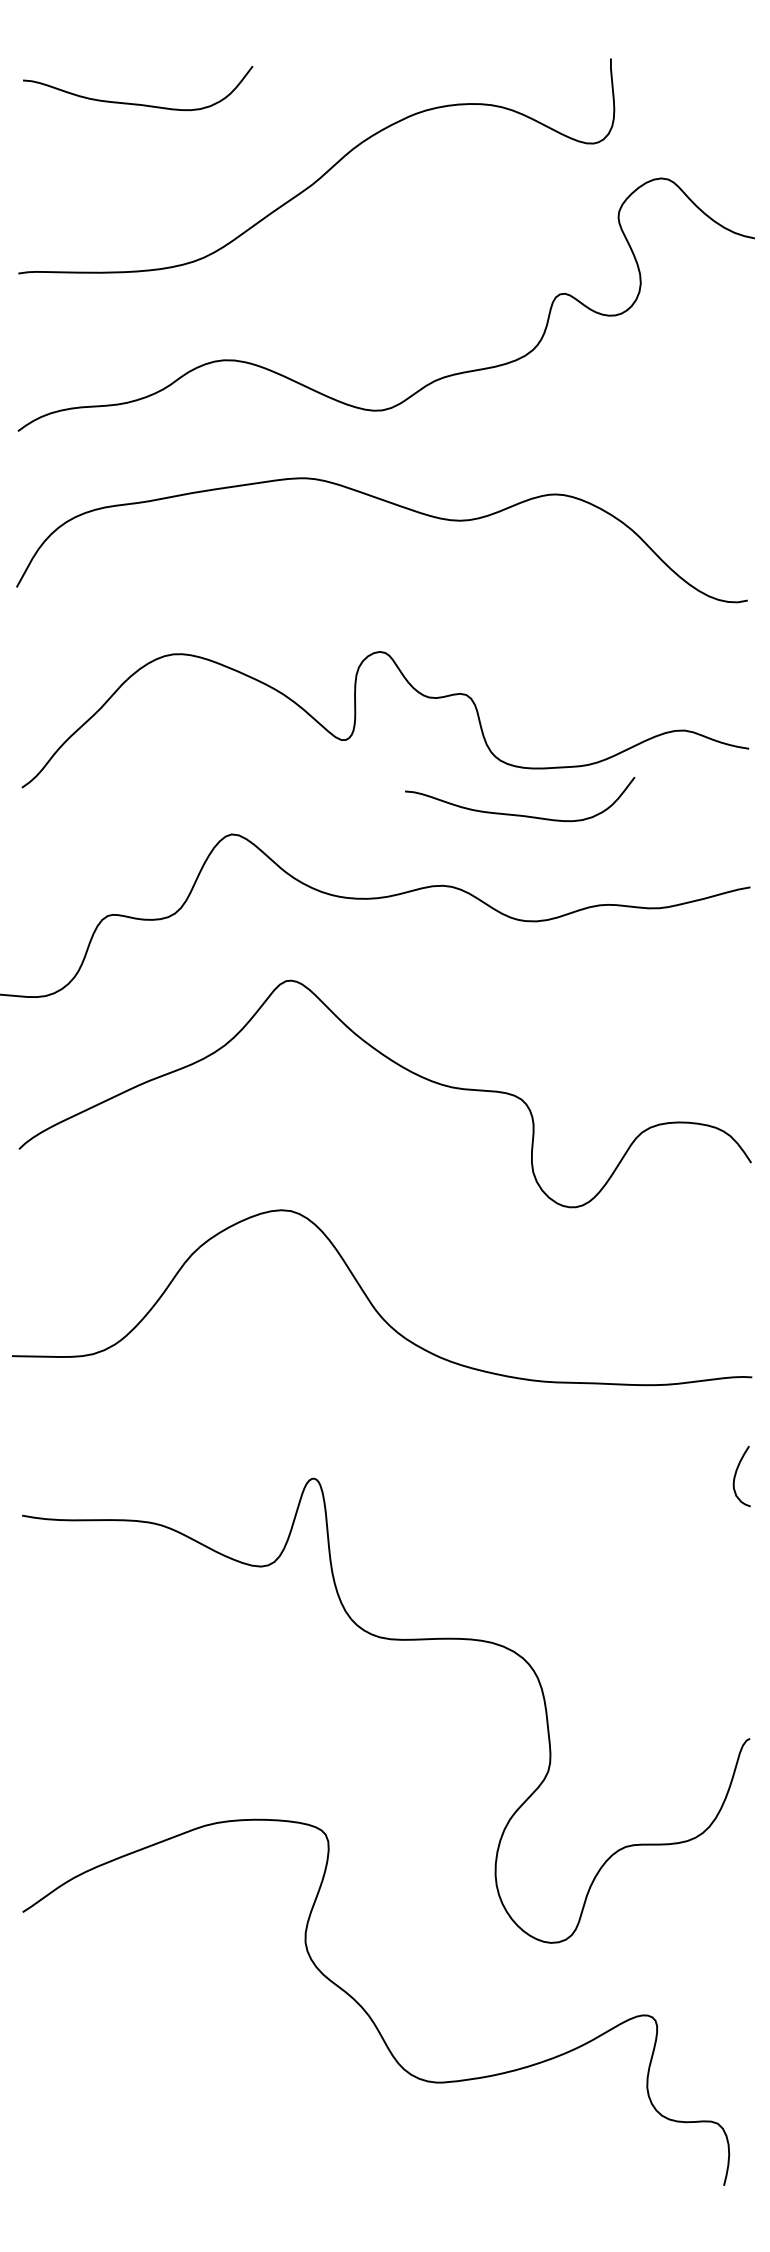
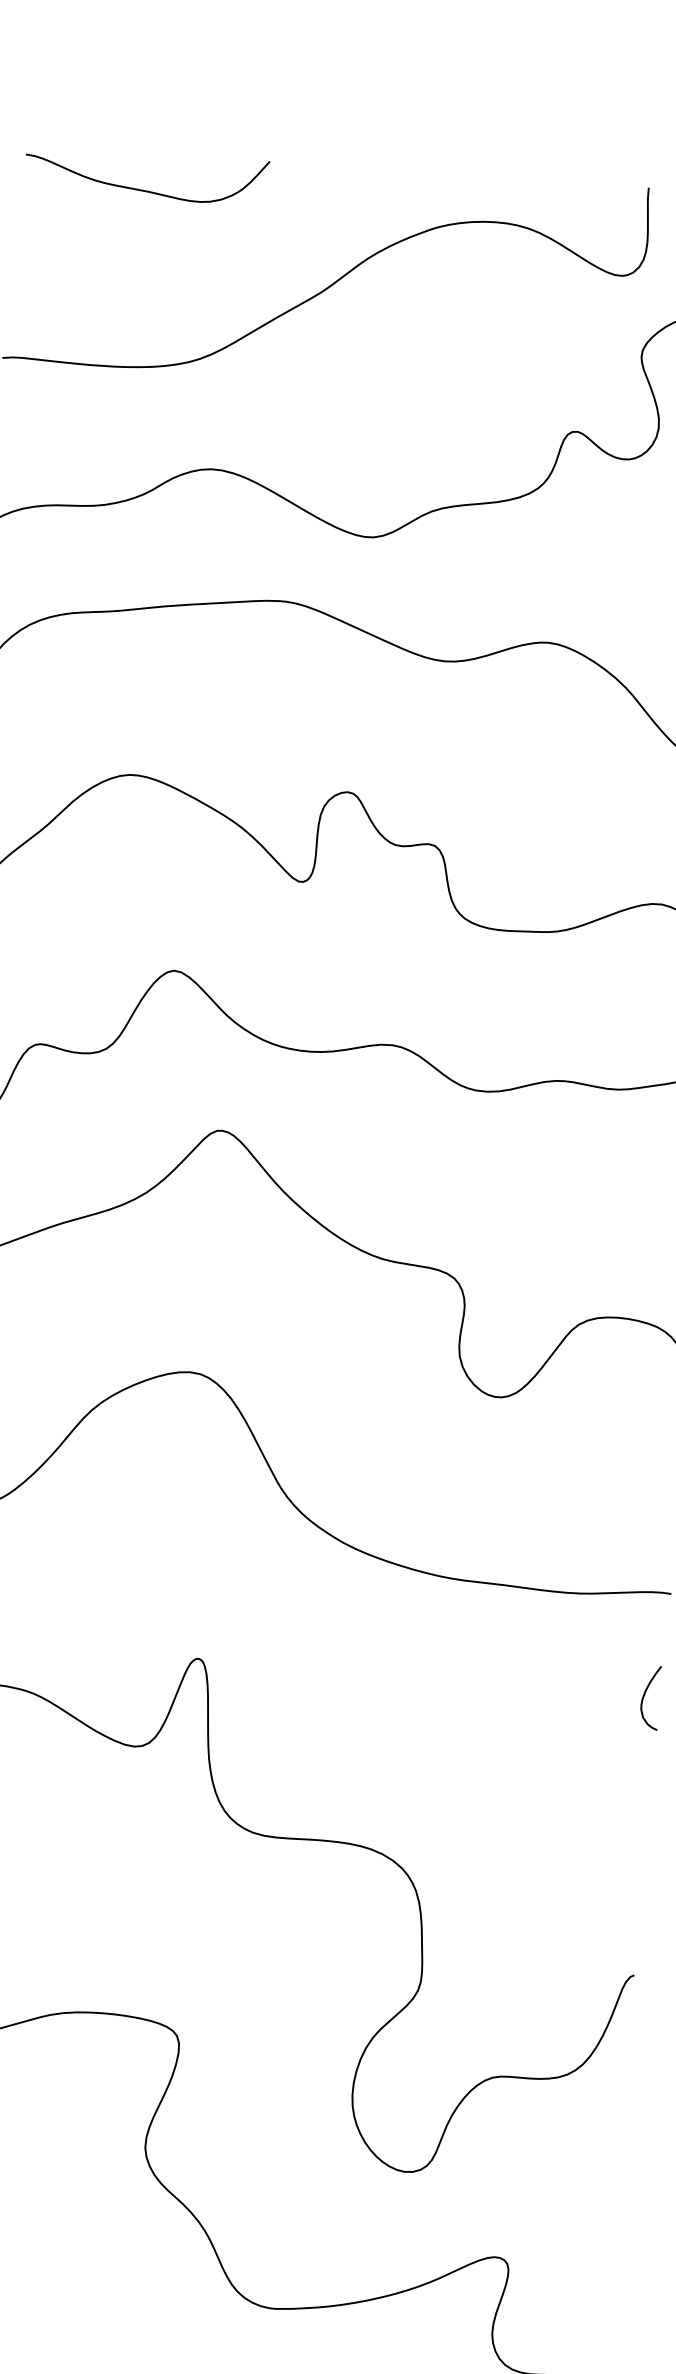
curve: (520, 814) -> (480, 977), removed

